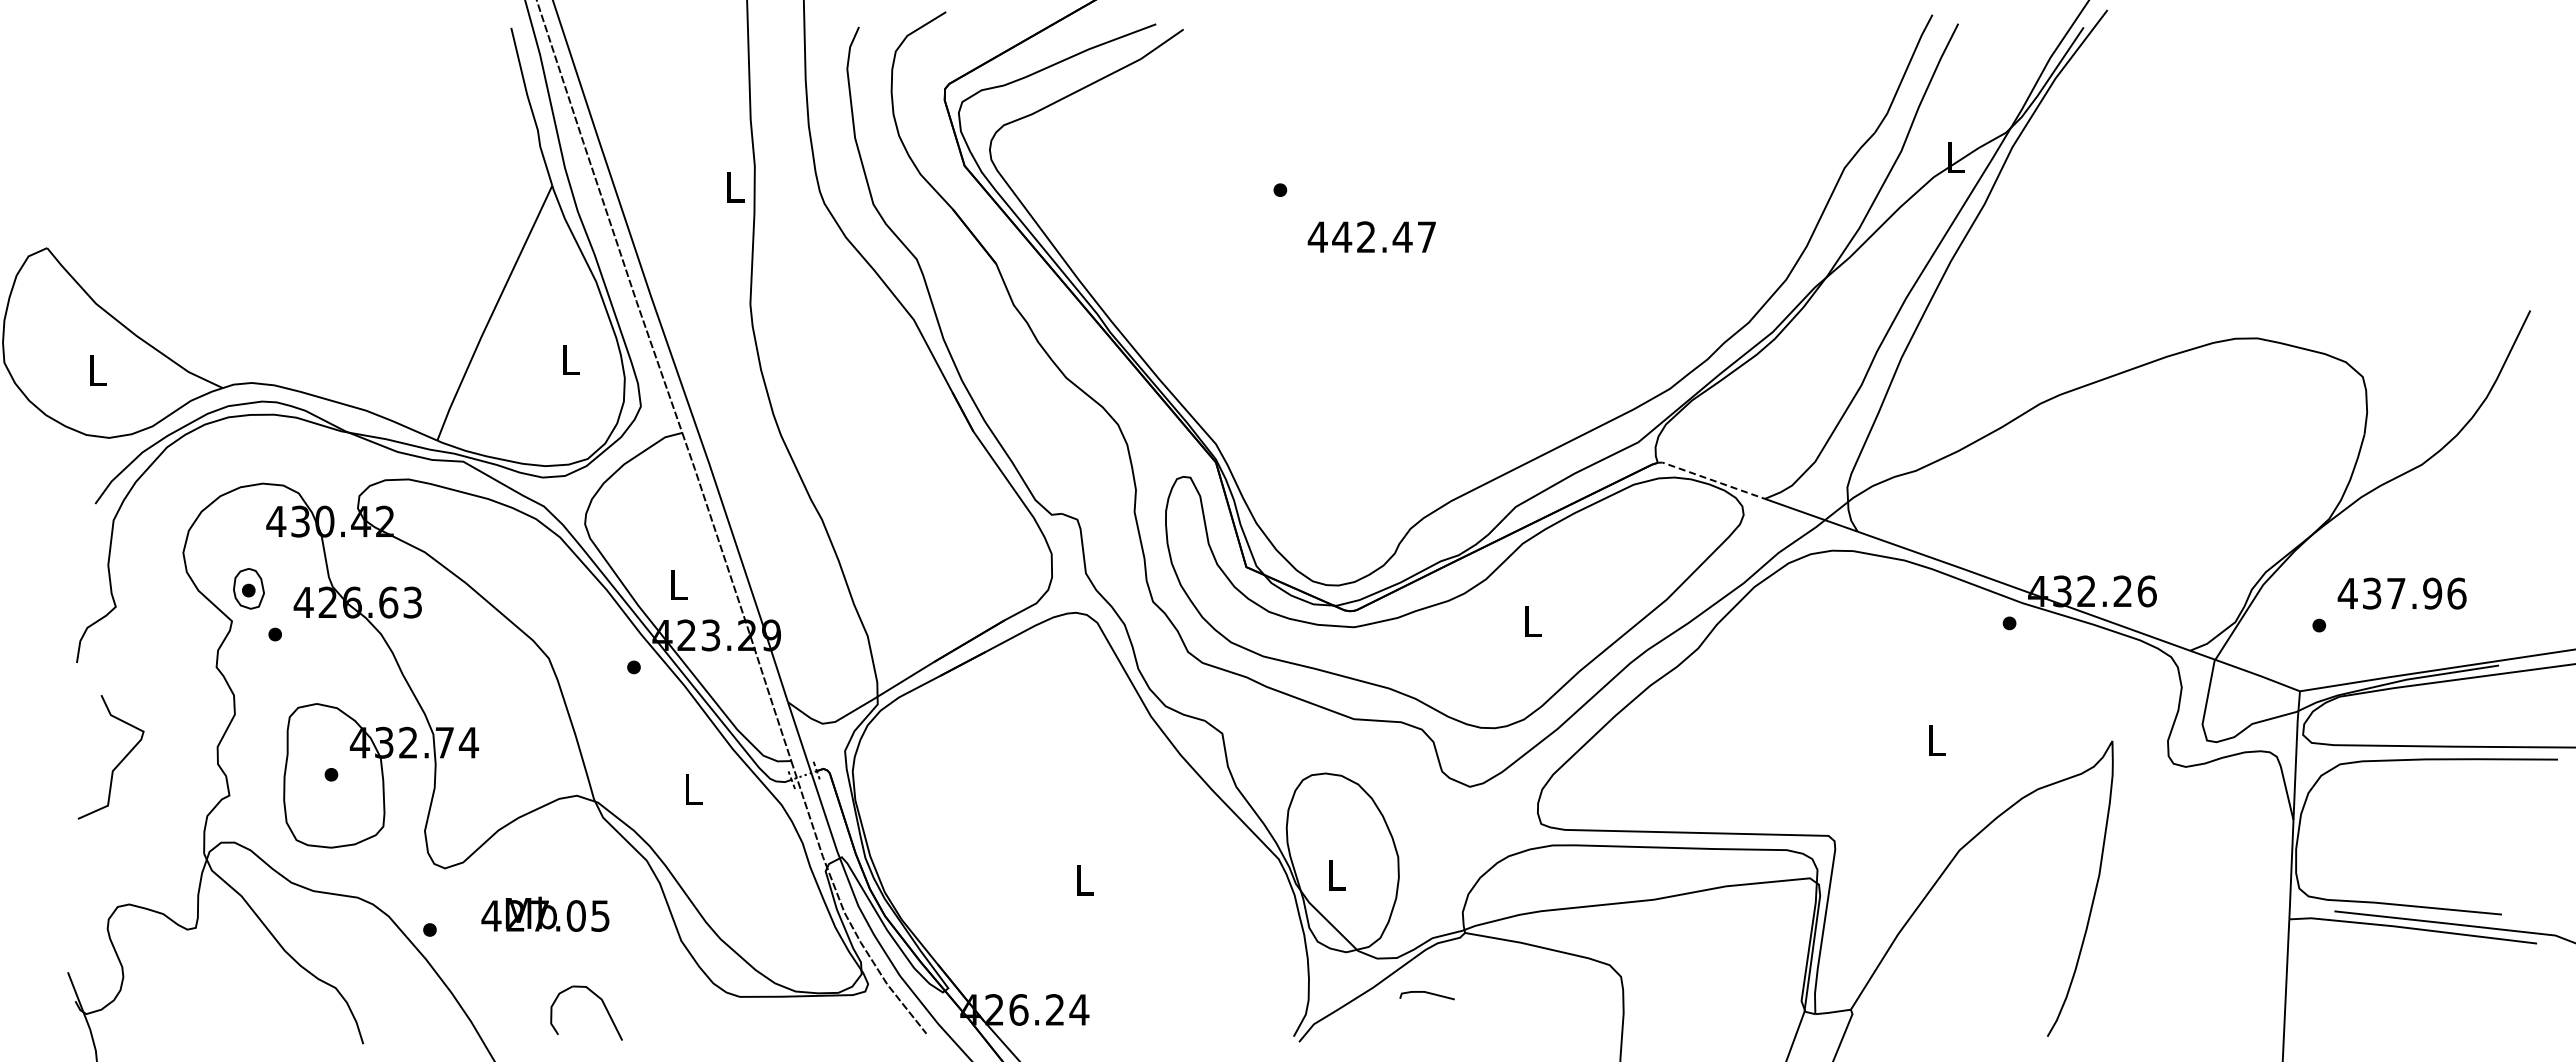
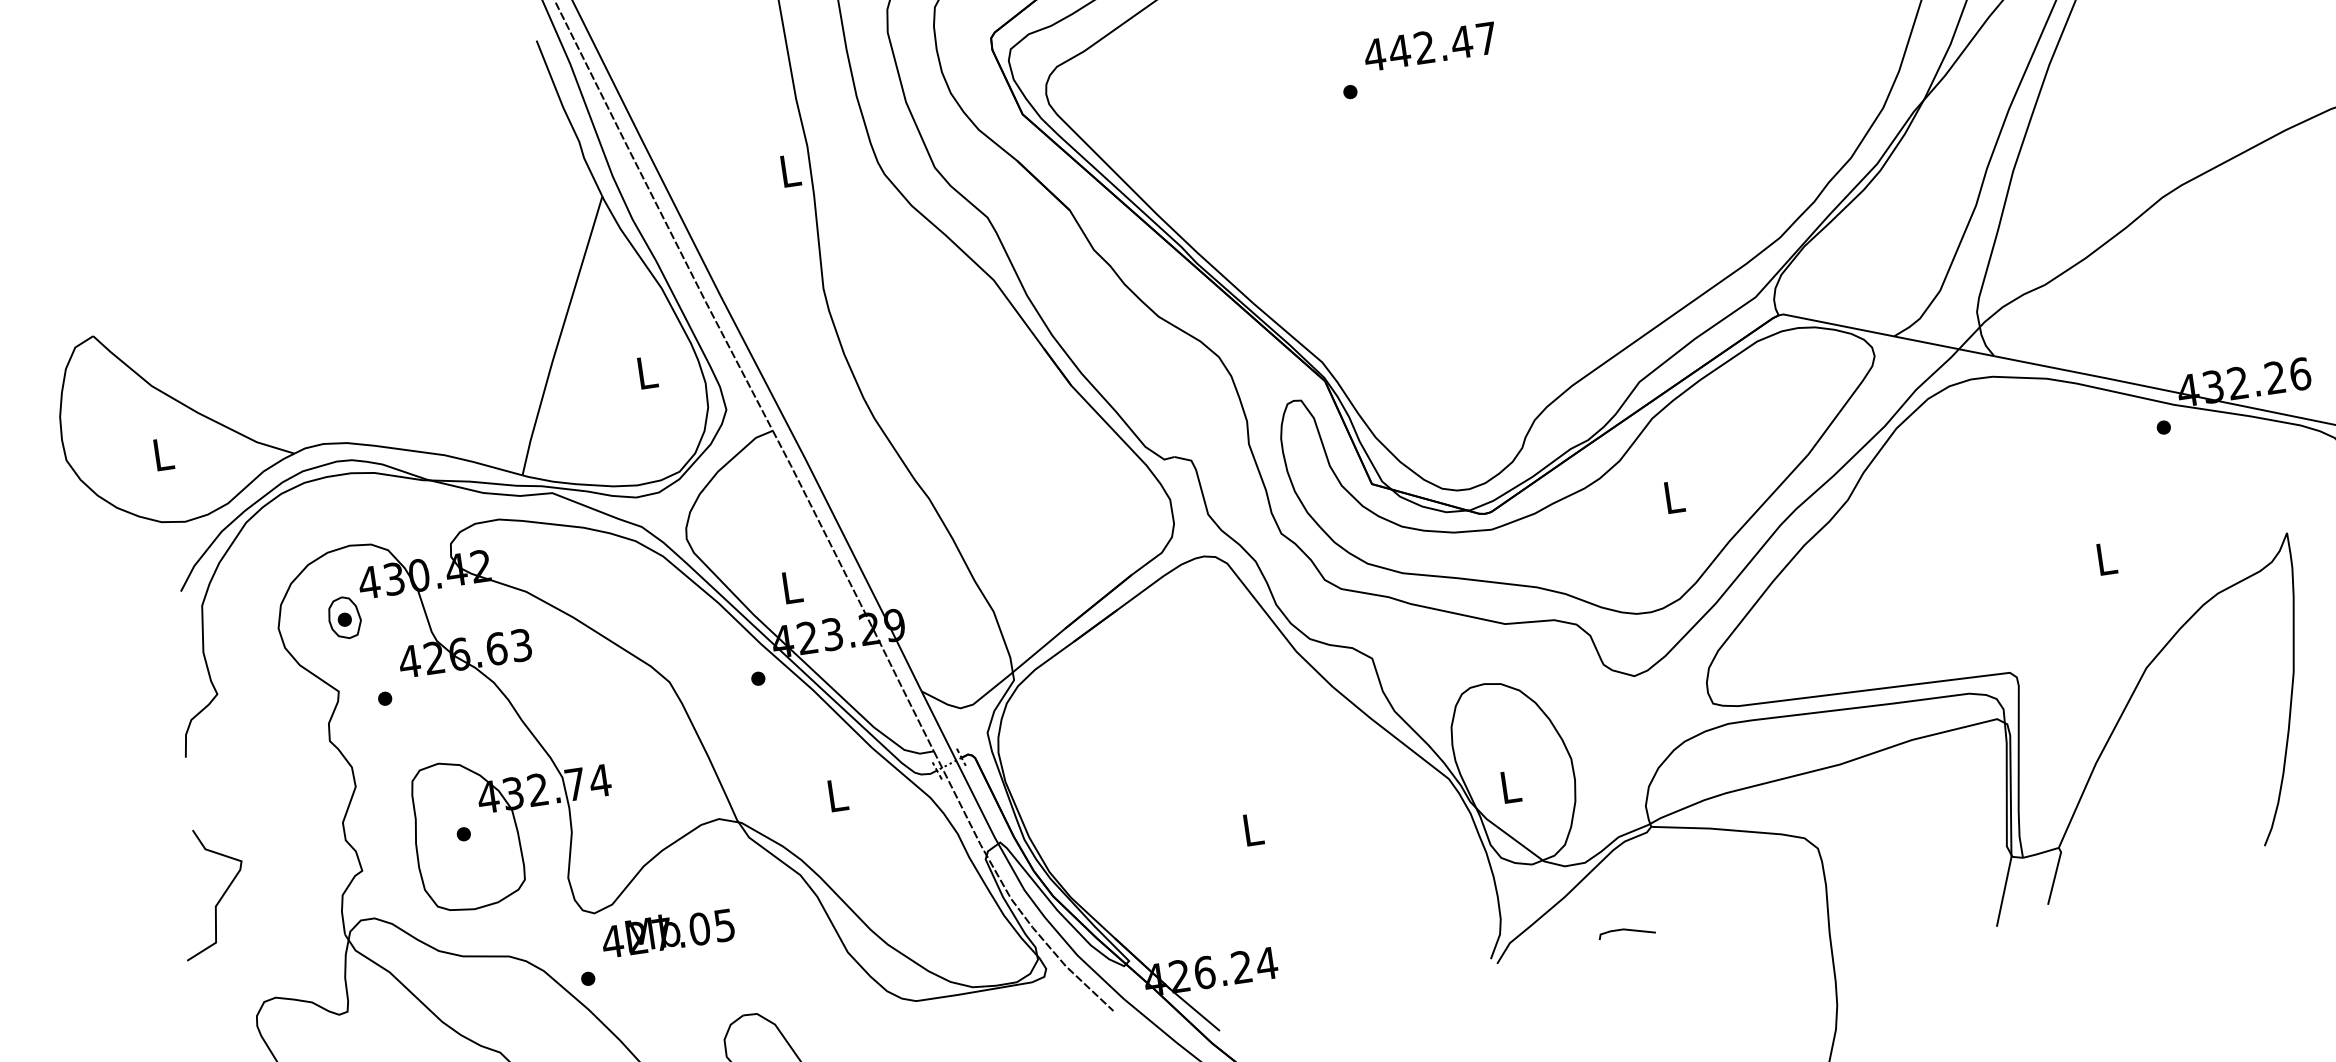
text: (1371, 236) -> (1429, 46), moved
line: (1711, 479) -> (1836, 324), dashed -> solid
part: (248, 588) -> (344, 617), moved
curve: (117, 764) -> (219, 898), moved
text: (545, 913) -> (667, 931), moved
line: (1426, 993) -> (1625, 930), moved

